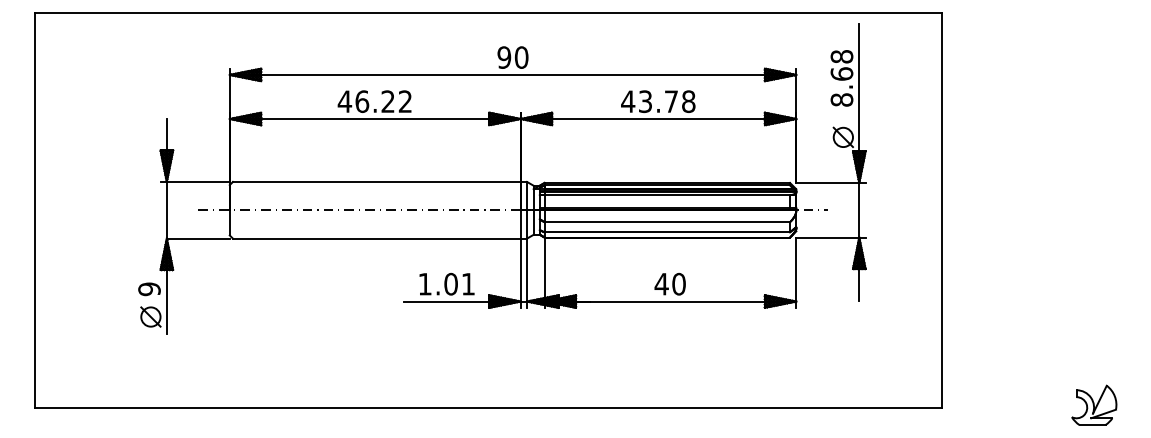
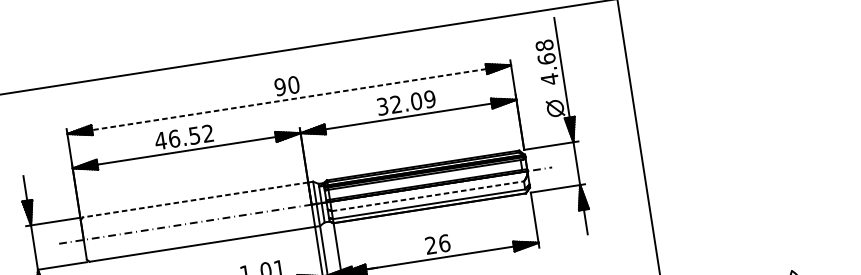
line: (513, 74) -> (289, 99), solid -> dashed
text: (841, 99) -> (549, 79), 8.68 -> 4.68
text: (387, 101) -> (194, 135), 46.22 -> 46.52
text: (658, 101) -> (406, 102), 43.78 -> 32.09
line: (376, 181) -> (195, 199), solid -> dashed
line: (667, 222) -> (428, 196), solid -> dashed
text: (669, 283) -> (437, 244), 40 -> 26

